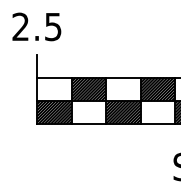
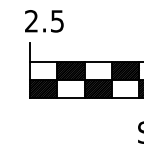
text: (37, 27) -> (44, 21), moved

